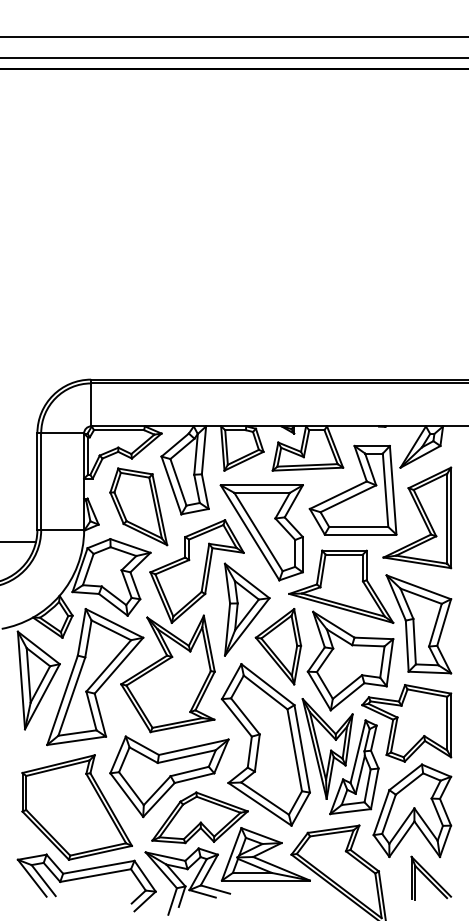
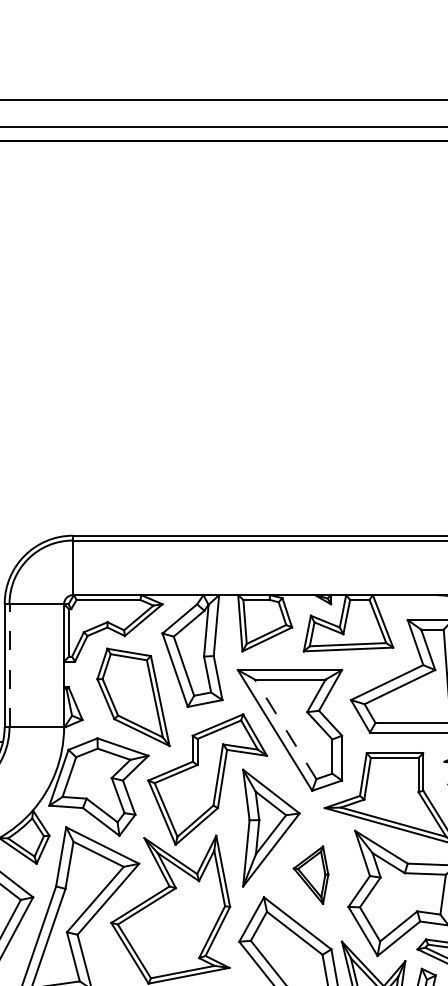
line: (41, 481) -> (9, 665), solid -> dashed
line: (258, 532) -> (285, 729), solid -> dashed
part: (278, 646) -> (311, 874), size x0.6

